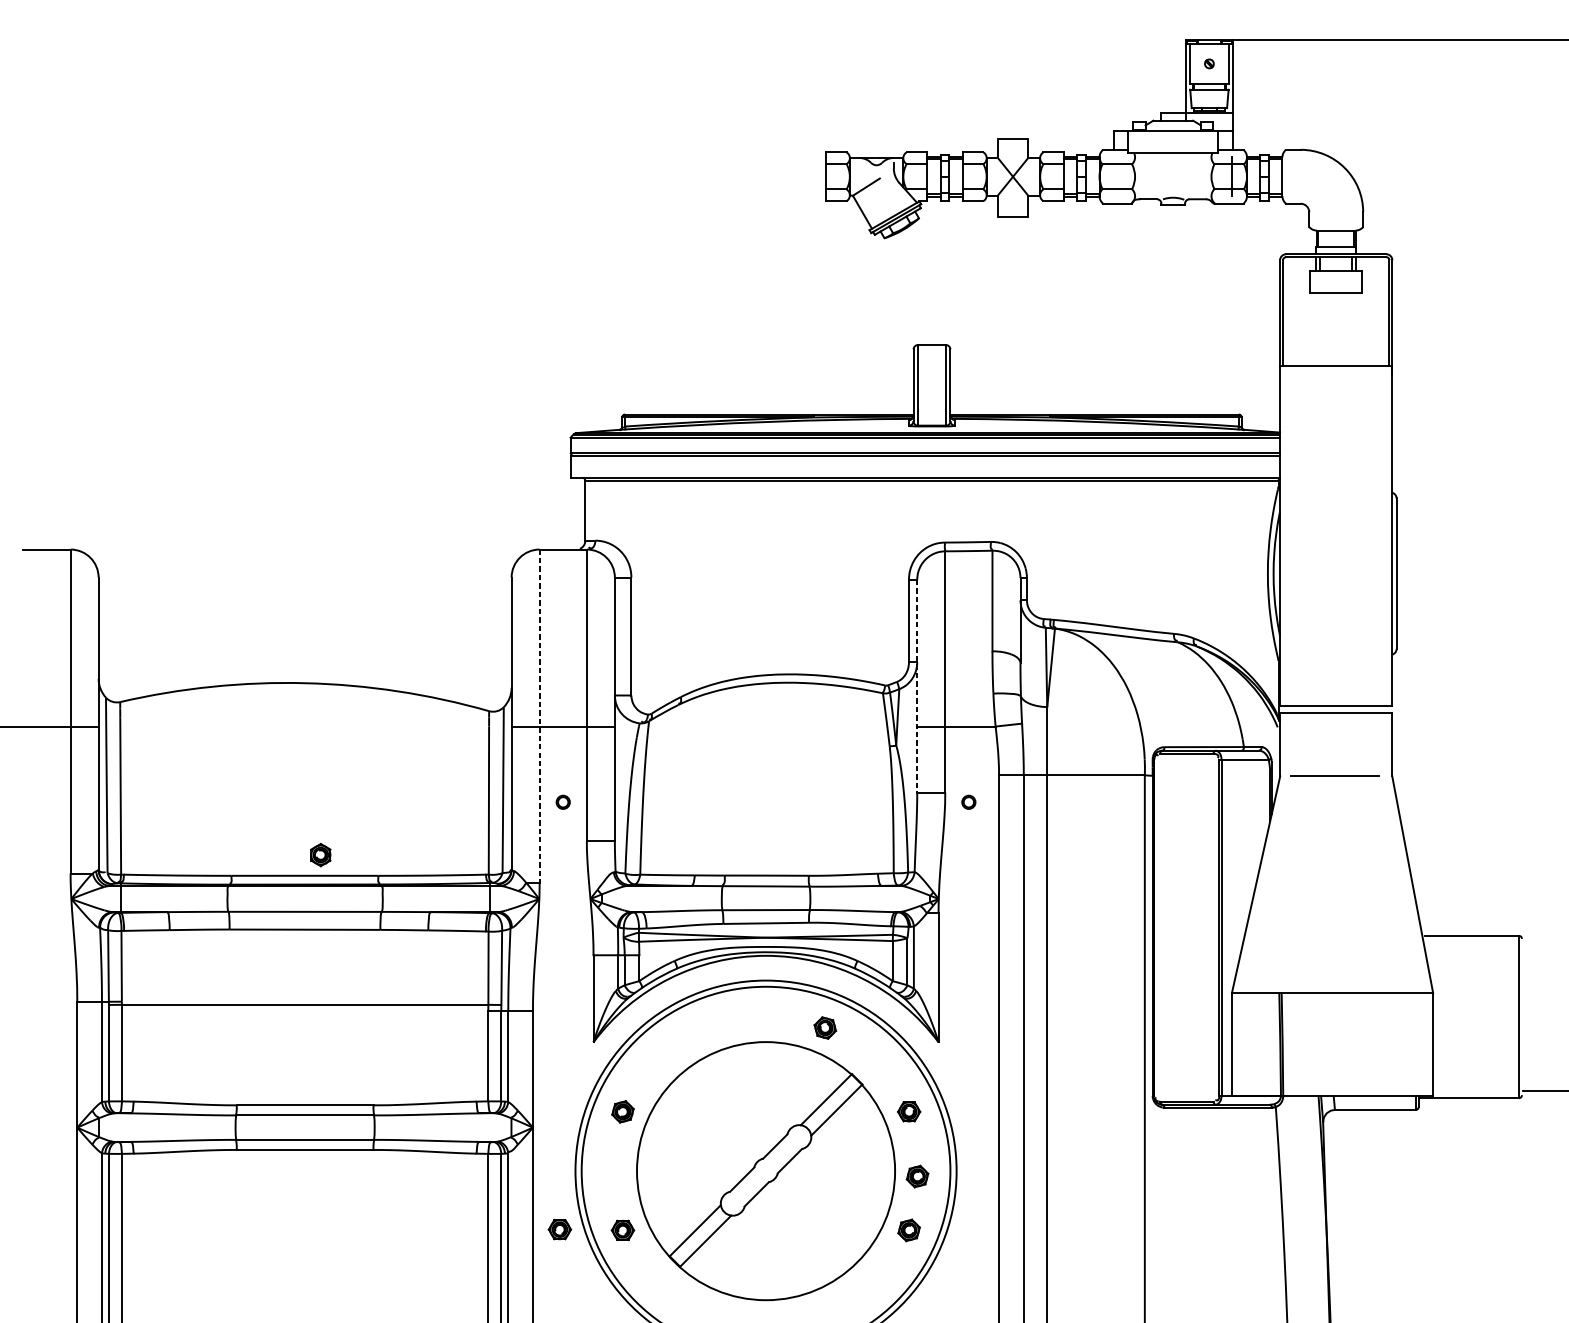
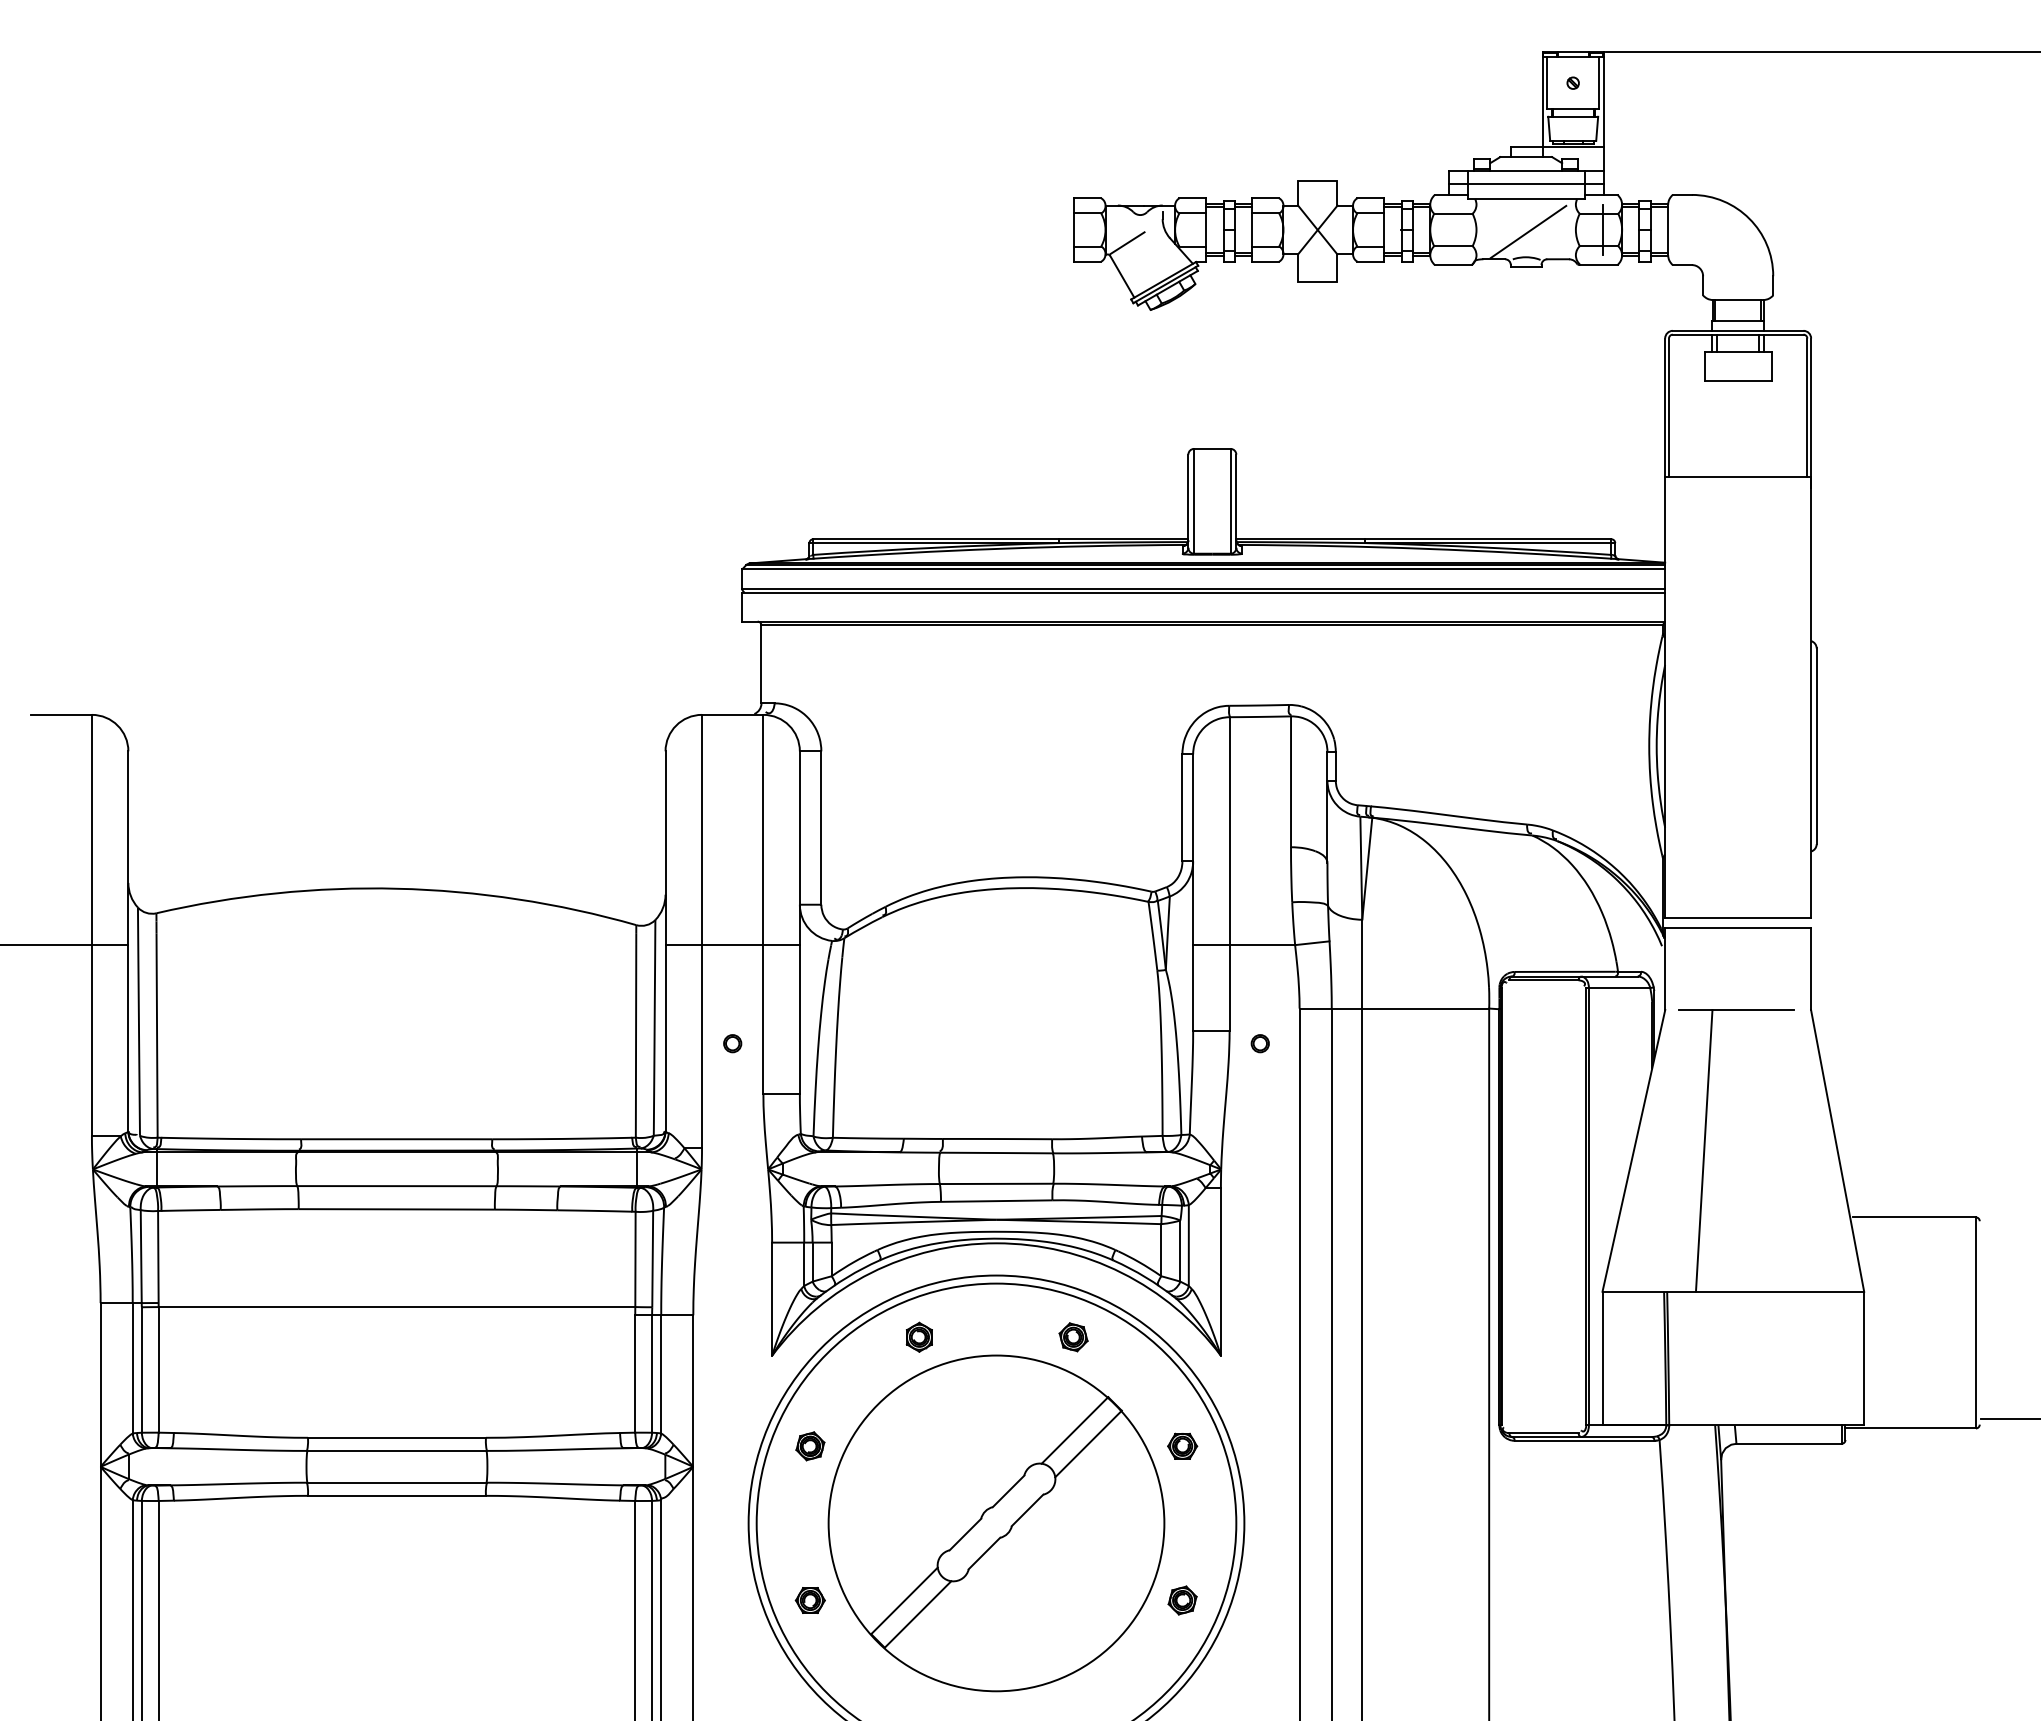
line: (1172, 141) -> (1525, 183), added
line: (1175, 177) -> (1528, 231), added
line: (917, 686) -> (1193, 893), dashed -> solid
line: (540, 716) -> (702, 931), dashed -> solid
part: (320, 854) -> (918, 1336), moved
line: (1309, 884) -> (1703, 1150), added
part: (917, 1176) -> (1193, 1530), removed
part: (559, 1229) -> (727, 1599), removed

